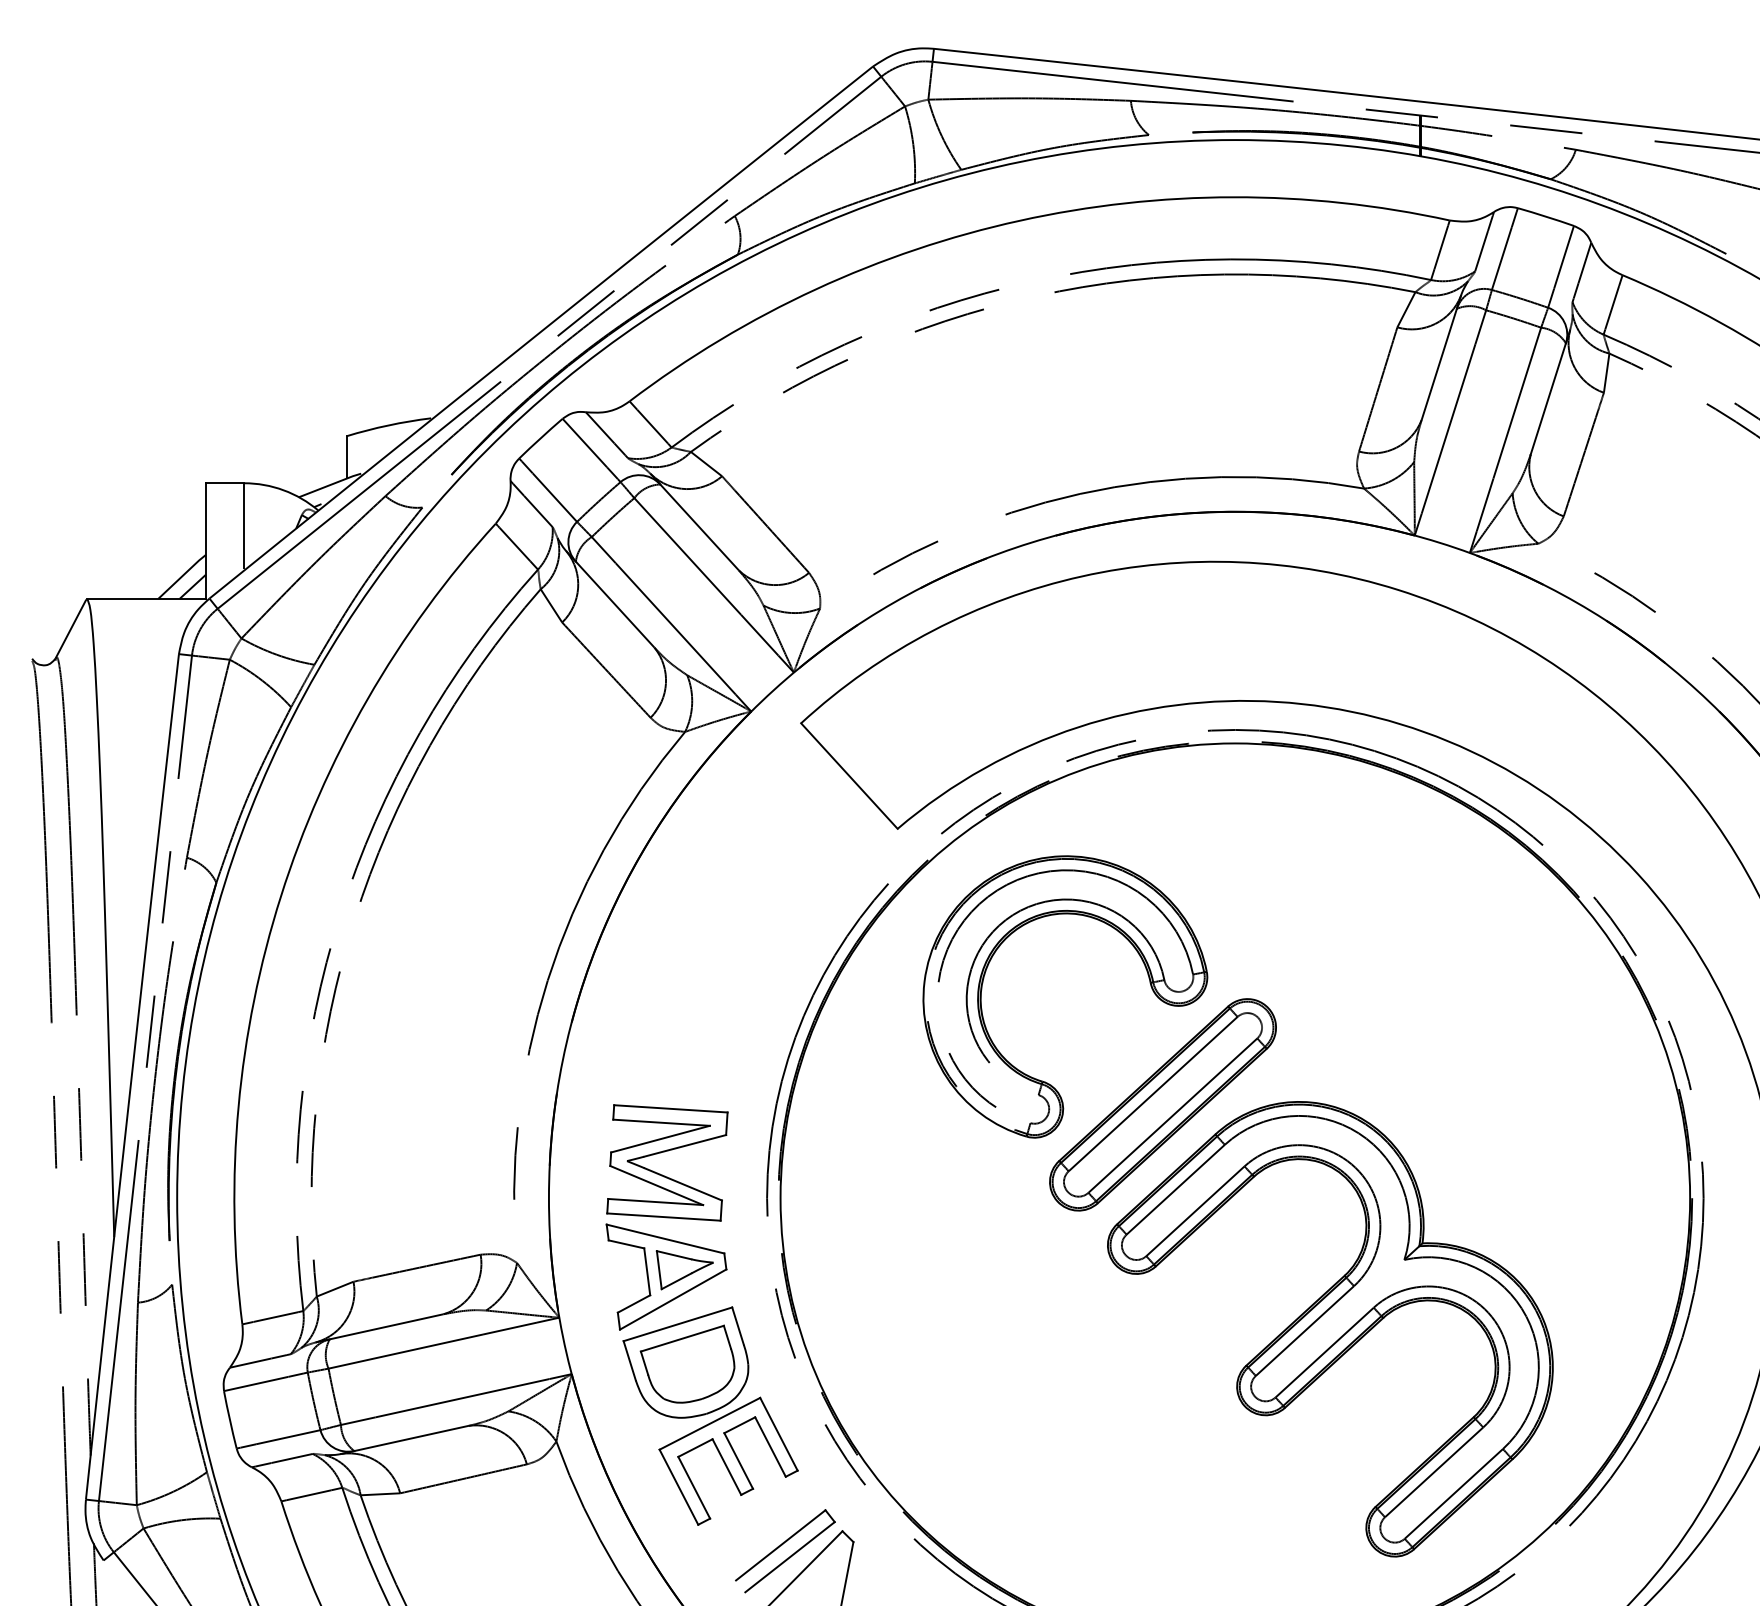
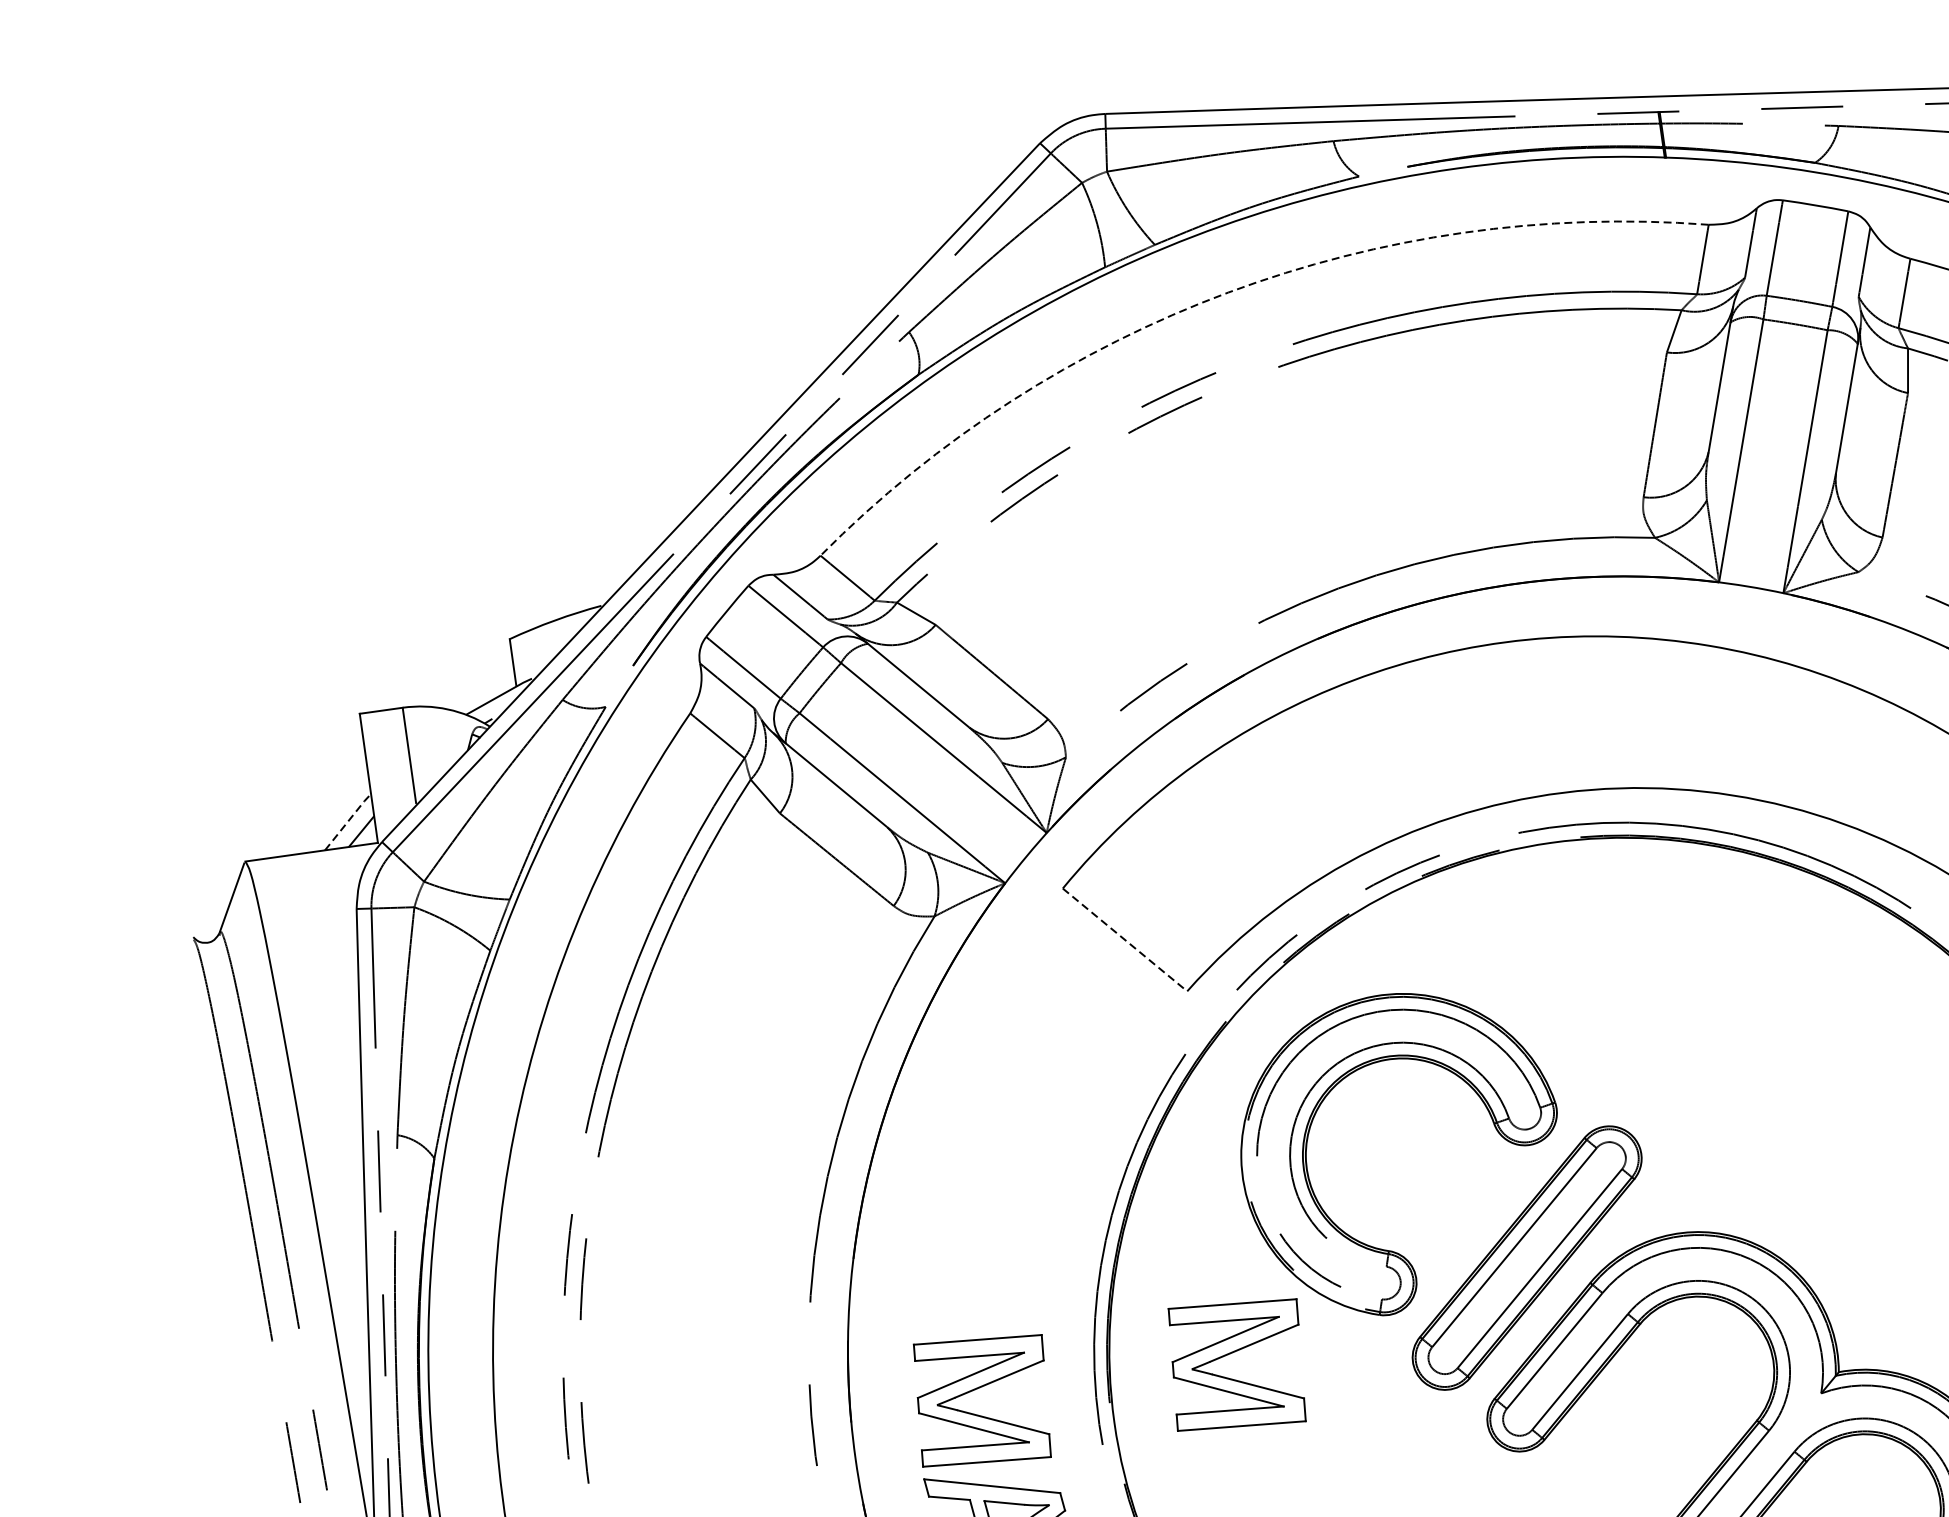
arc: (1019, 220) -> (1227, 292), solid -> dashed
line: (182, 576) -> (348, 821), solid -> dashed
line: (849, 776) -> (1125, 940), solid -> dashed
part: (892, 1152) -> (1232, 1353), added

